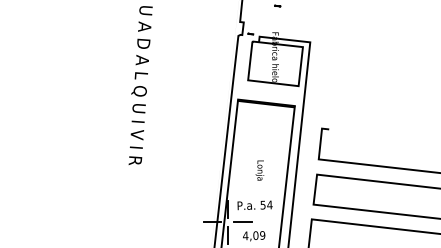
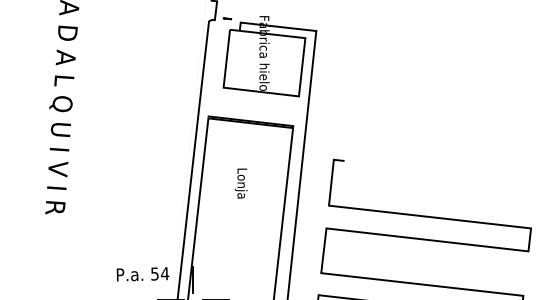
text: (259, 170) -> (240, 183), moved
text: (254, 205) -> (142, 274), moved

